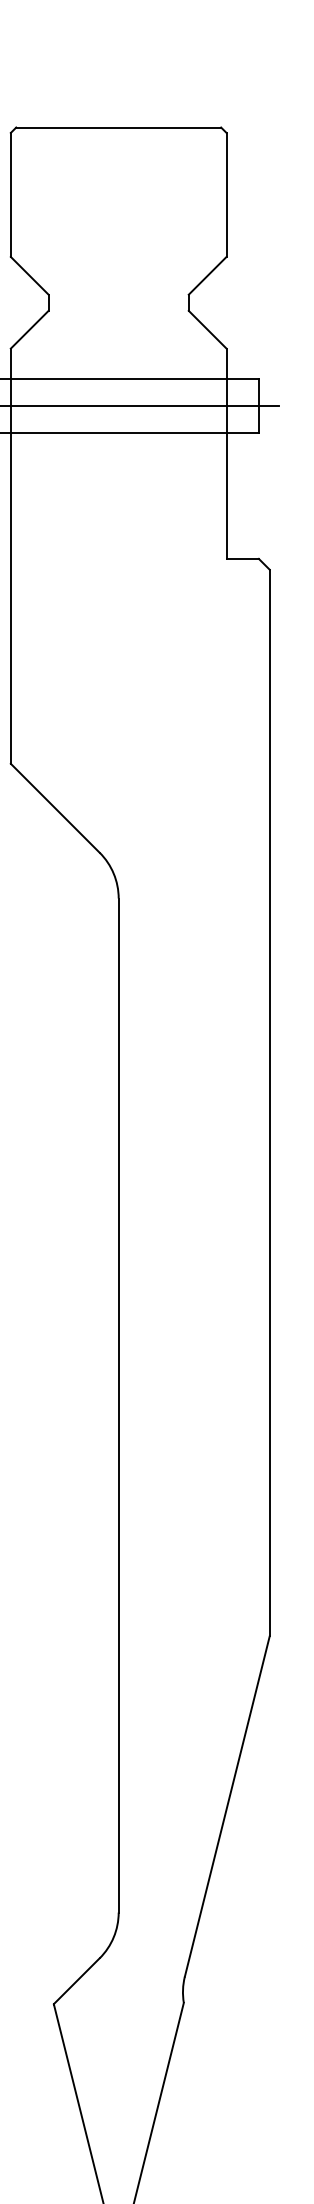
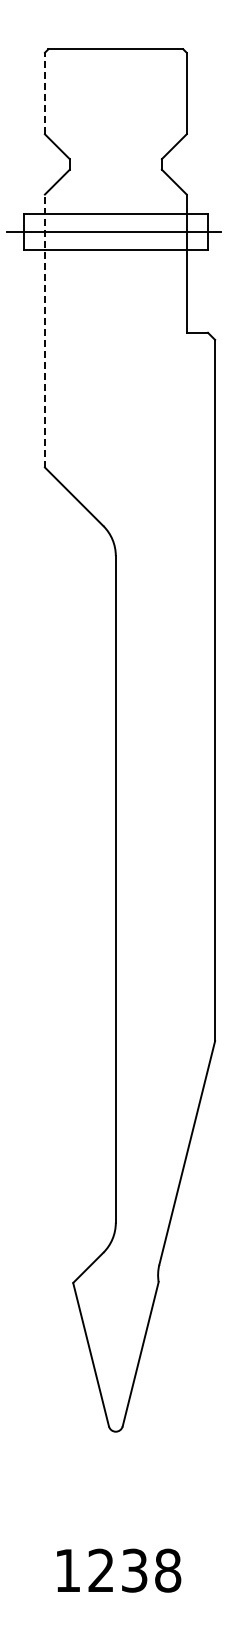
line: (10, 194) -> (44, 93), solid -> dashed
line: (10, 555) -> (44, 330), solid -> dashed

